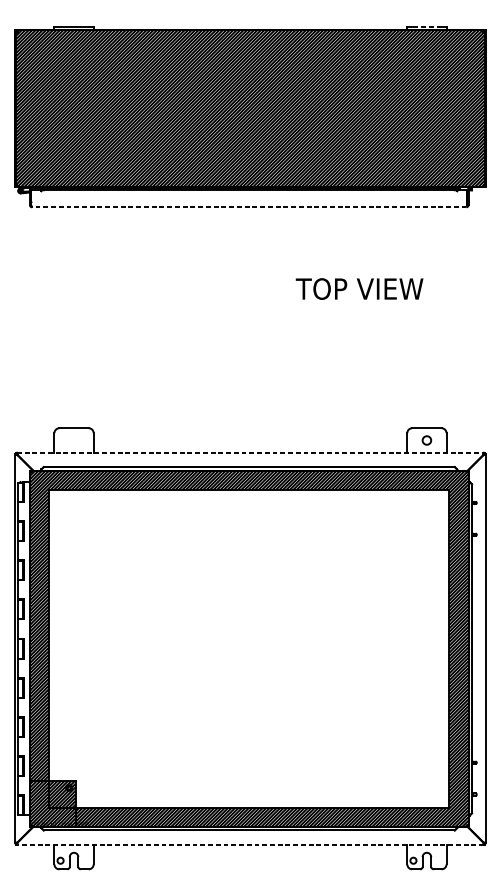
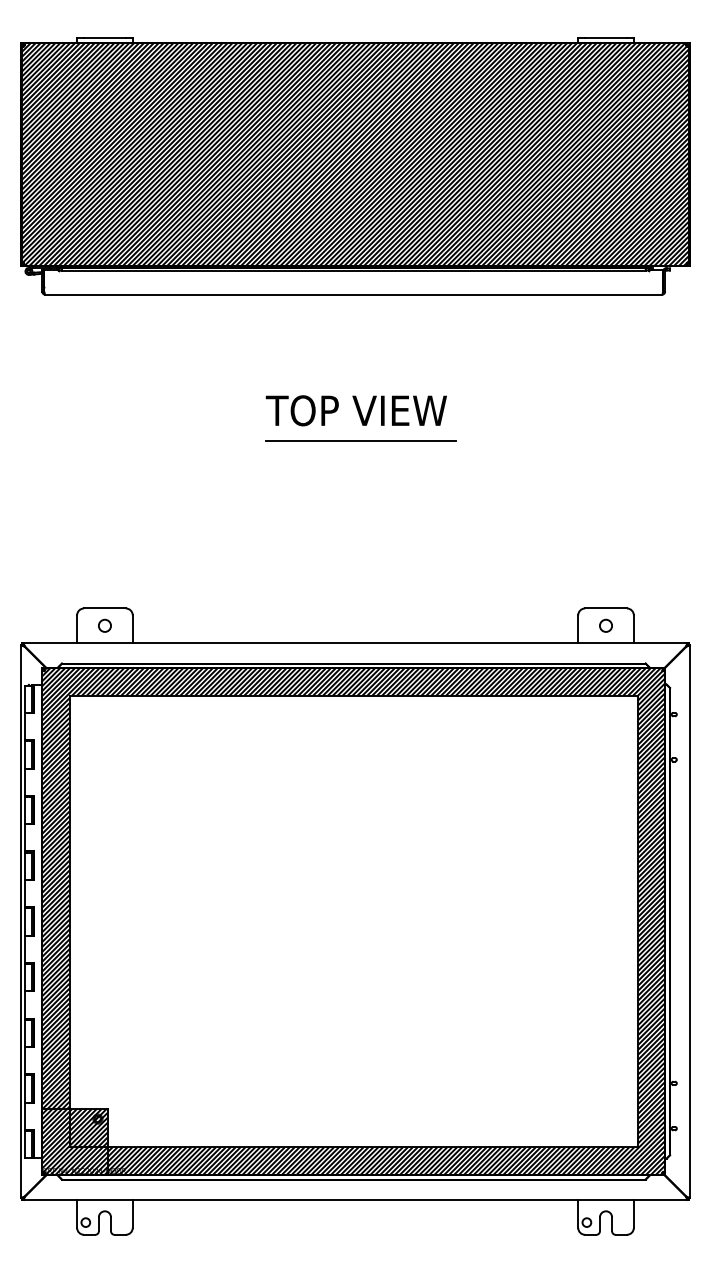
line: (427, 26) -> (606, 38), dashed -> solid
line: (249, 207) -> (353, 294), dashed -> solid
text: (358, 288) -> (355, 410), moved
line: (254, 309) -> (360, 440), added
circle: (73, 440) -> (104, 625), added
line: (250, 452) -> (355, 643), dashed -> solid
line: (250, 845) -> (355, 1200), dashed -> solid

